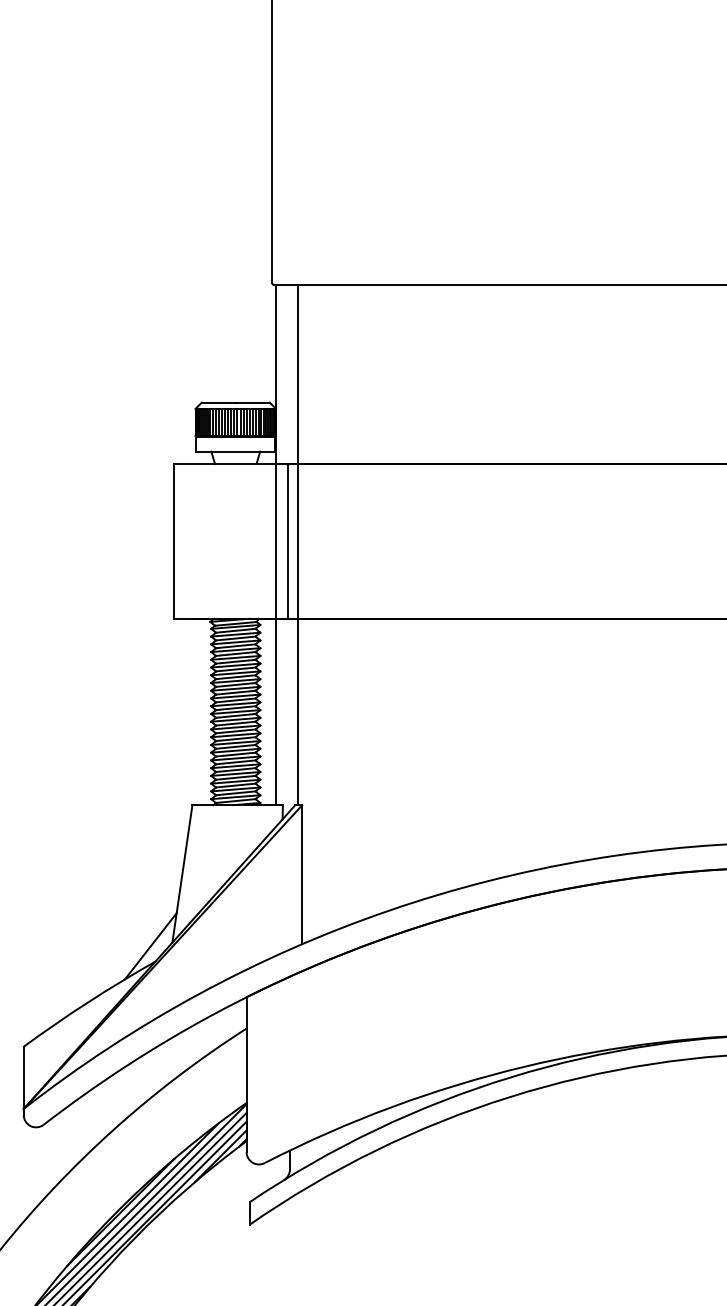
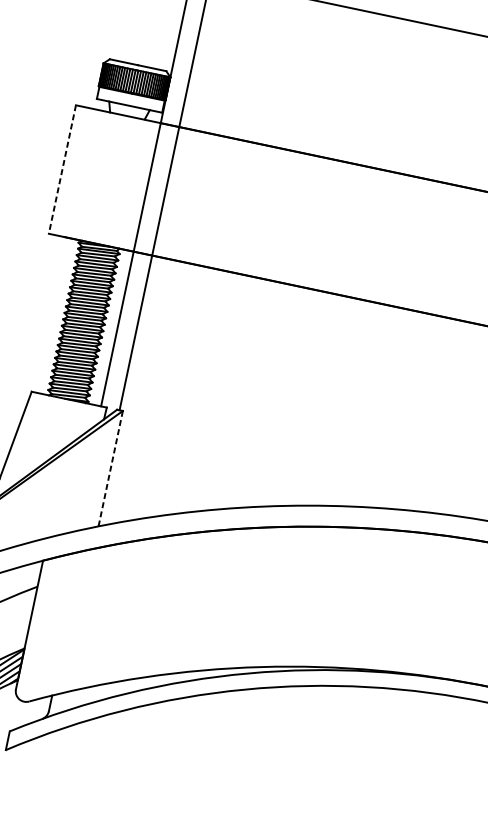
line: (173, 541) -> (62, 169), solid -> dashed
line: (287, 541) -> (156, 189), removed
line: (302, 874) -> (110, 468), solid -> dashed

